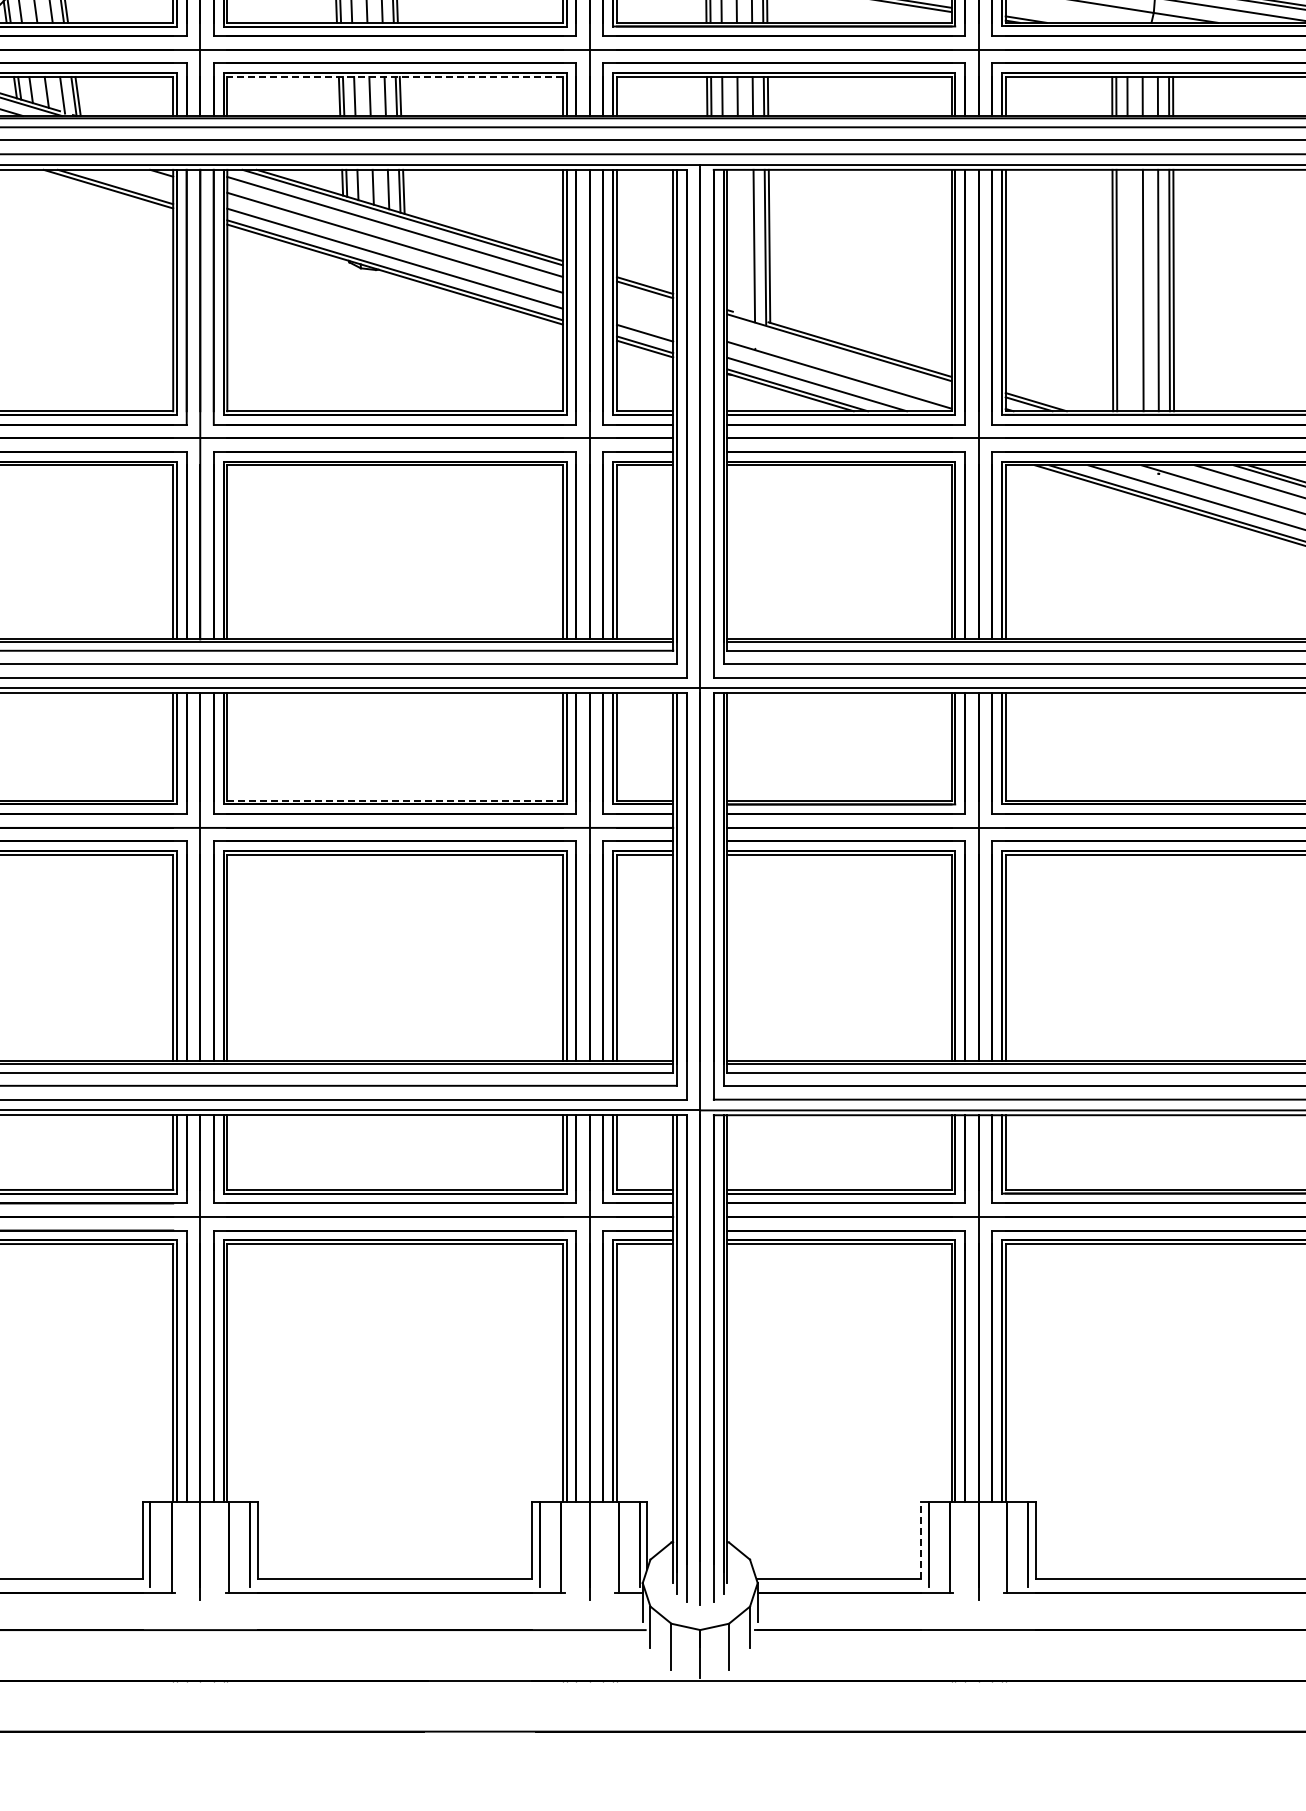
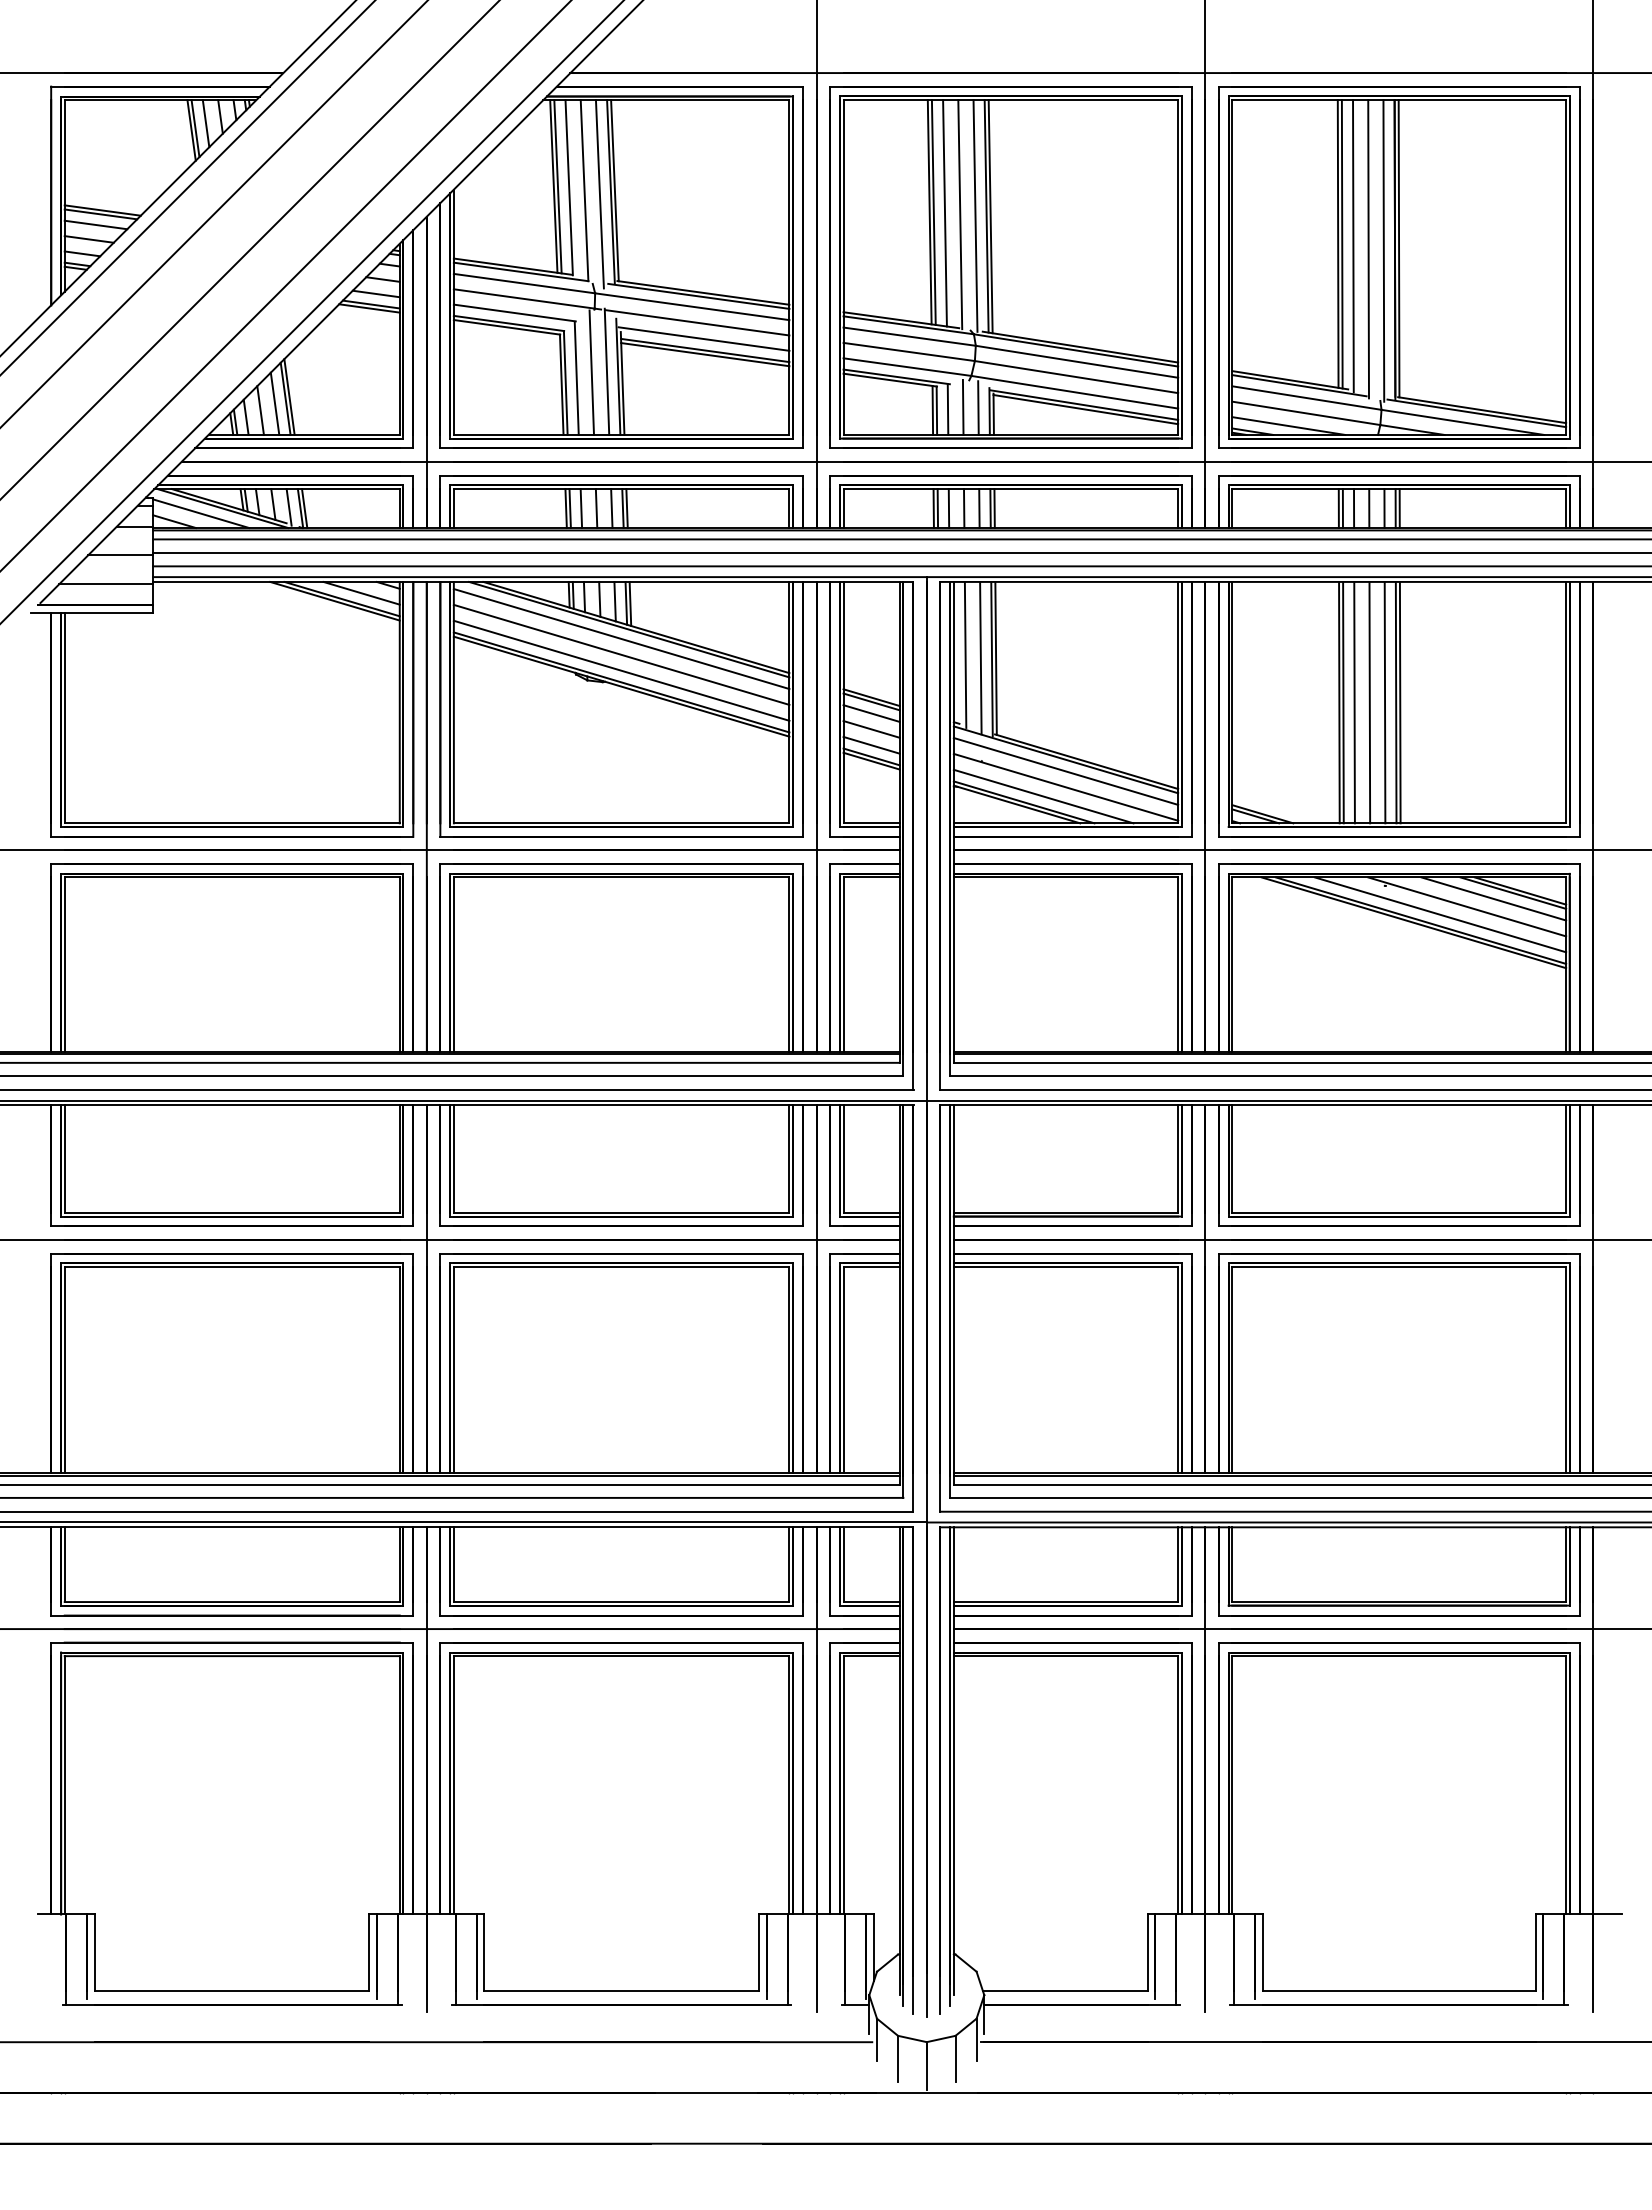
line: (1061, 13) -> (1288, 425), added
line: (394, 77) -> (621, 489), dashed -> solid
line: (134, 180) -> (361, 592), added
line: (738, 242) -> (965, 654), added
line: (1127, 290) -> (1354, 702), added
line: (644, 301) -> (871, 713), added
line: (644, 317) -> (871, 729), added
line: (838, 359) -> (1065, 771), added
line: (394, 800) -> (621, 1212), dashed -> solid
line: (920, 1540) -> (1147, 1952), dashed -> solid

